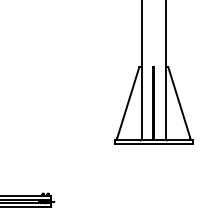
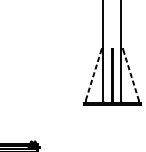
line: (128, 102) -> (93, 74), solid -> dashed
line: (179, 102) -> (131, 74), solid -> dashed

